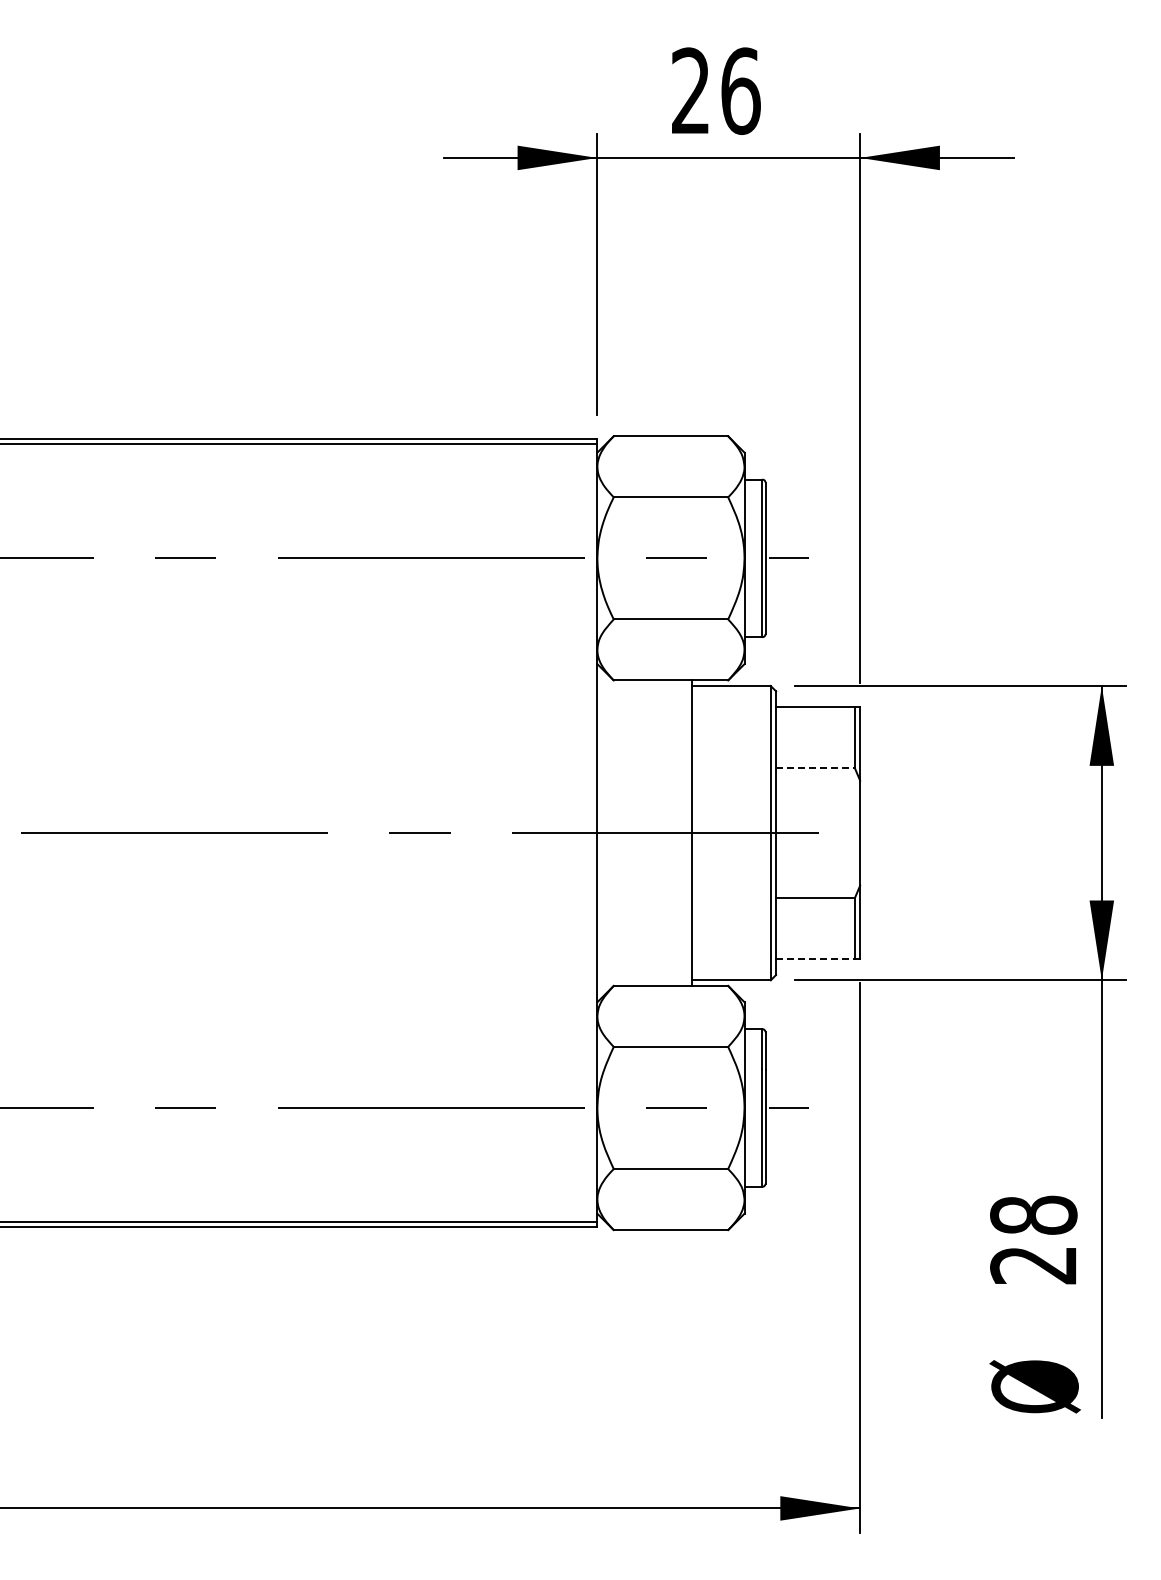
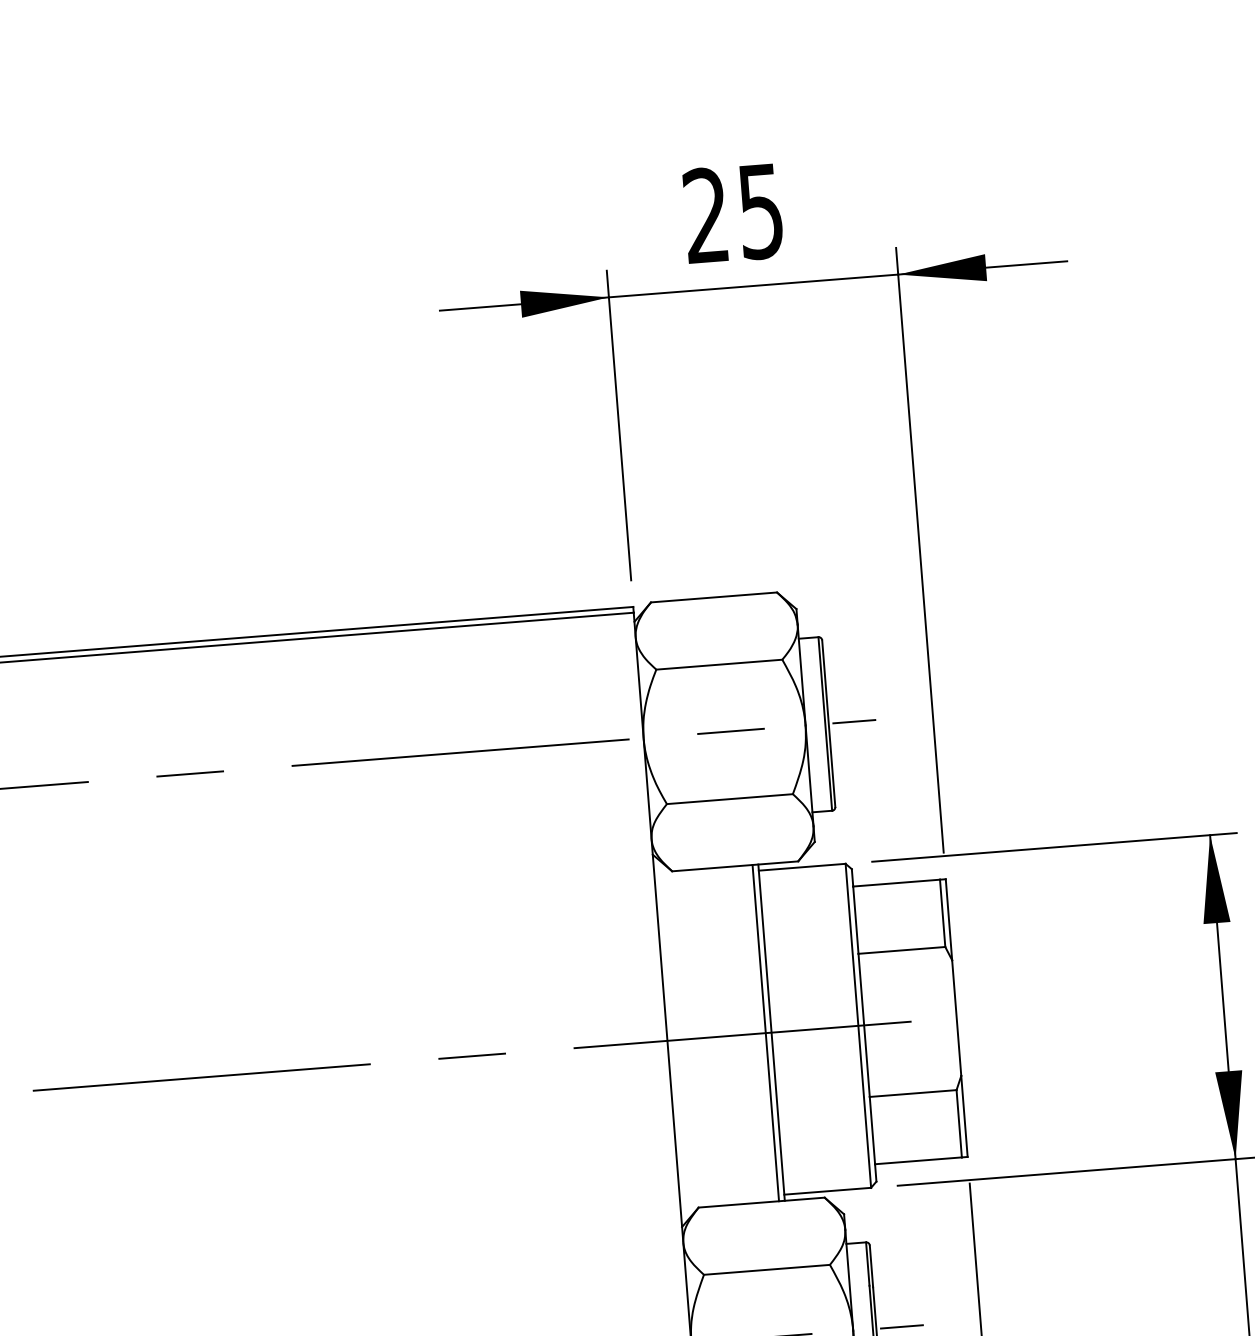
text: (740, 91) -> (760, 211), 26 -> 25
line: (815, 768) -> (901, 950), dashed -> solid
line: (686, 832) -> (765, 1032), added
line: (815, 959) -> (918, 1161), dashed -> solid

